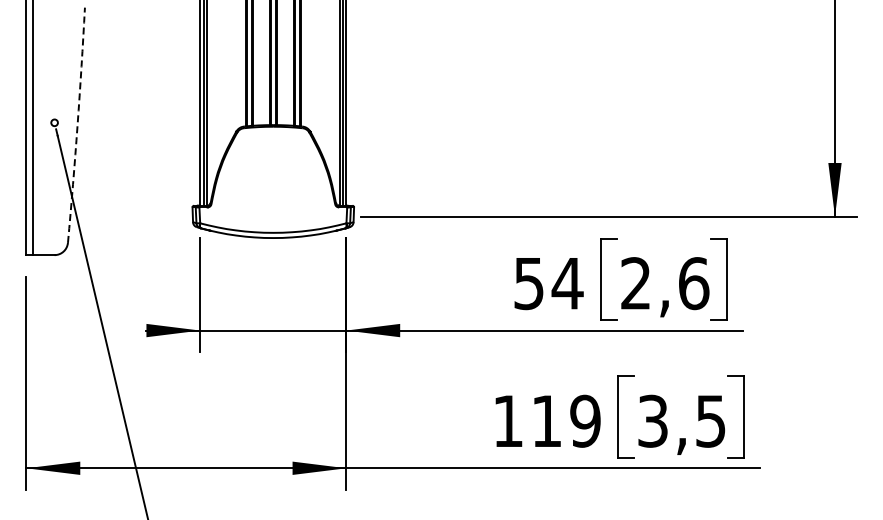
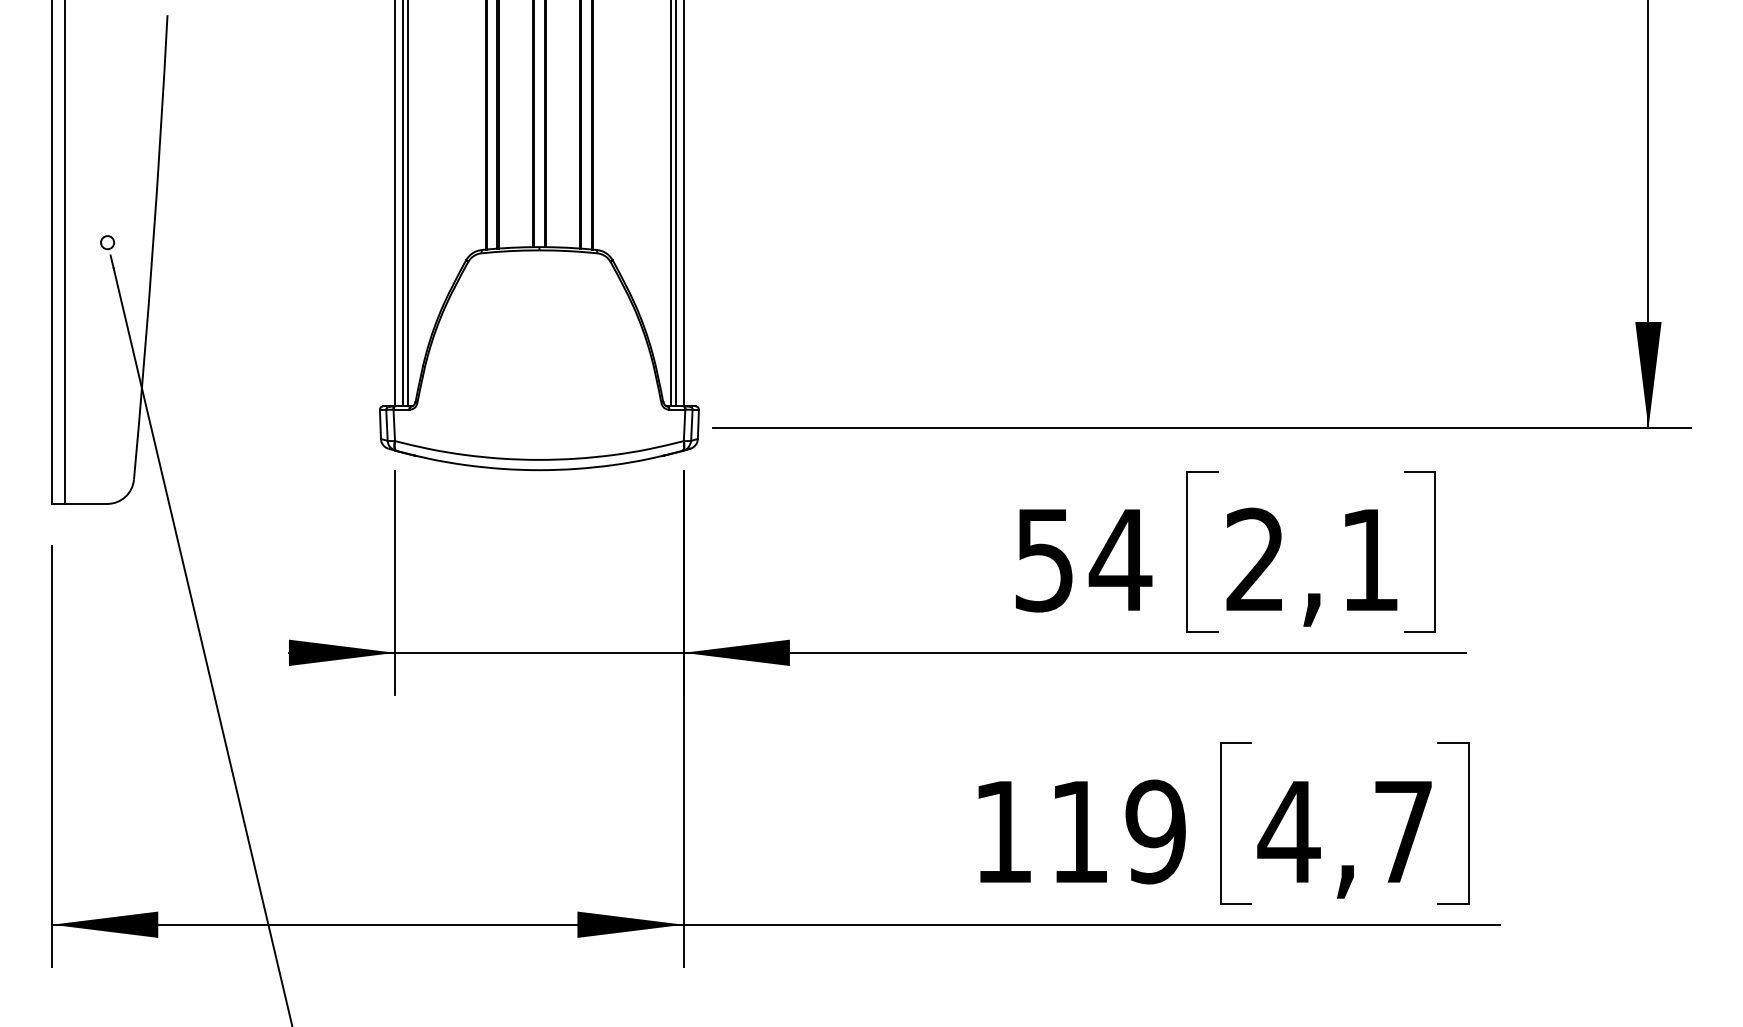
arc: (77, 125) -> (152, 247), dashed -> solid
text: (694, 283) -> (1371, 559), 2,6 -> 2,1
text: (680, 420) -> (1343, 830), 3,5 -> 4,7

